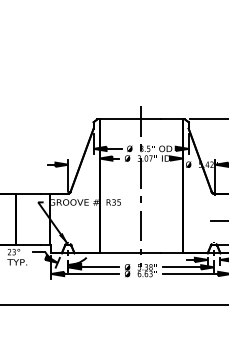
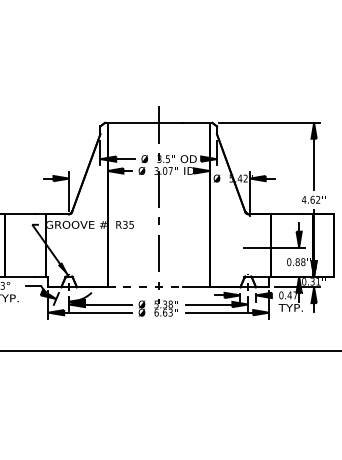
line: (130, 253) -> (145, 287), solid -> dashed

